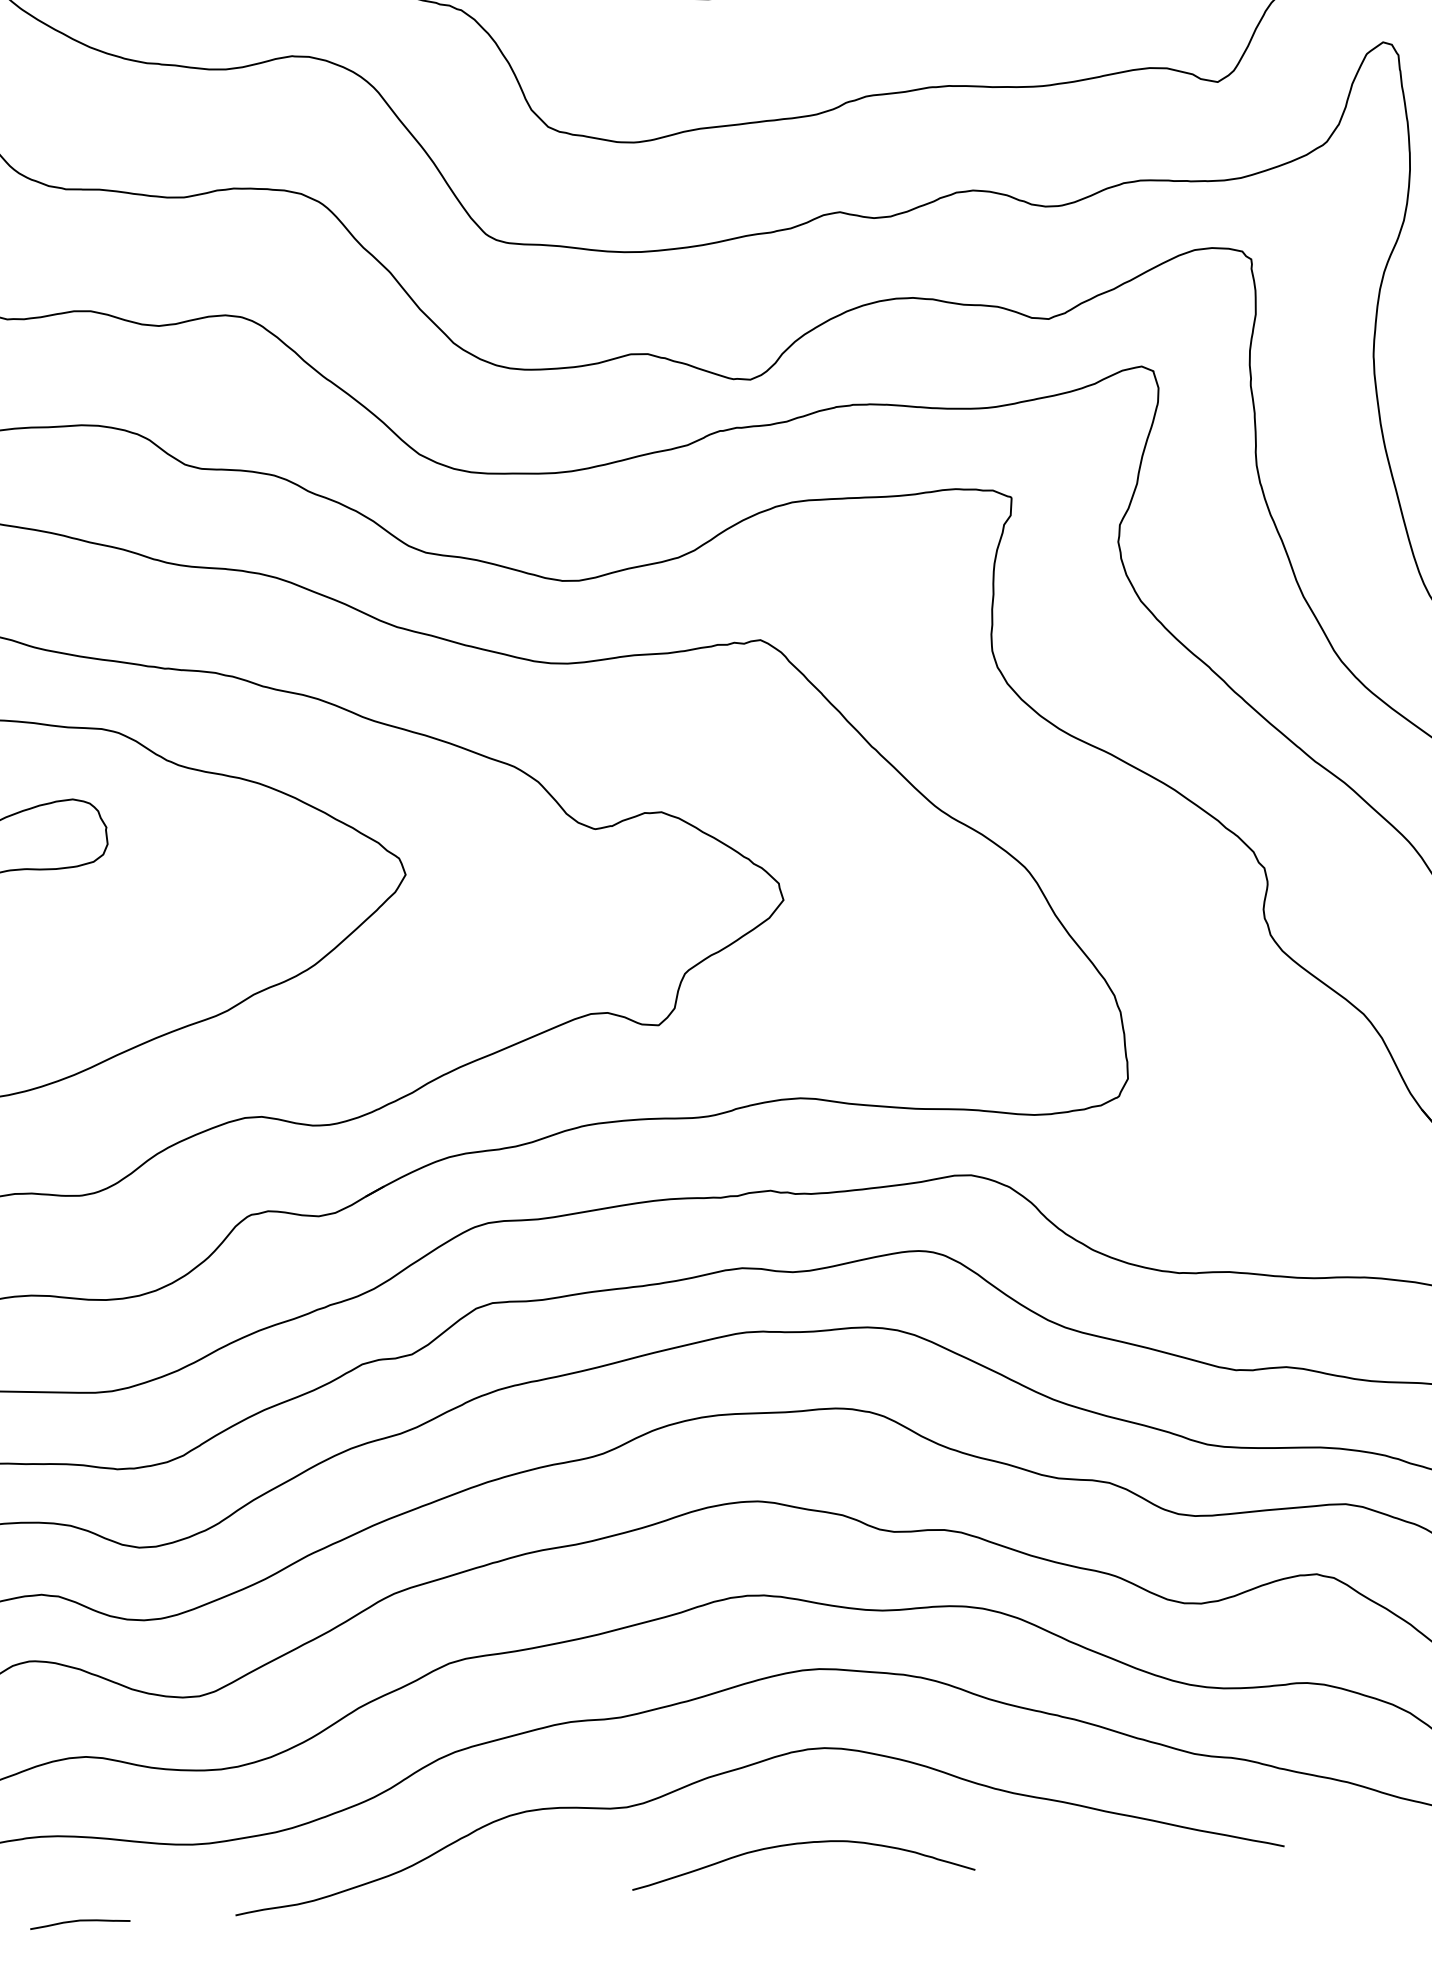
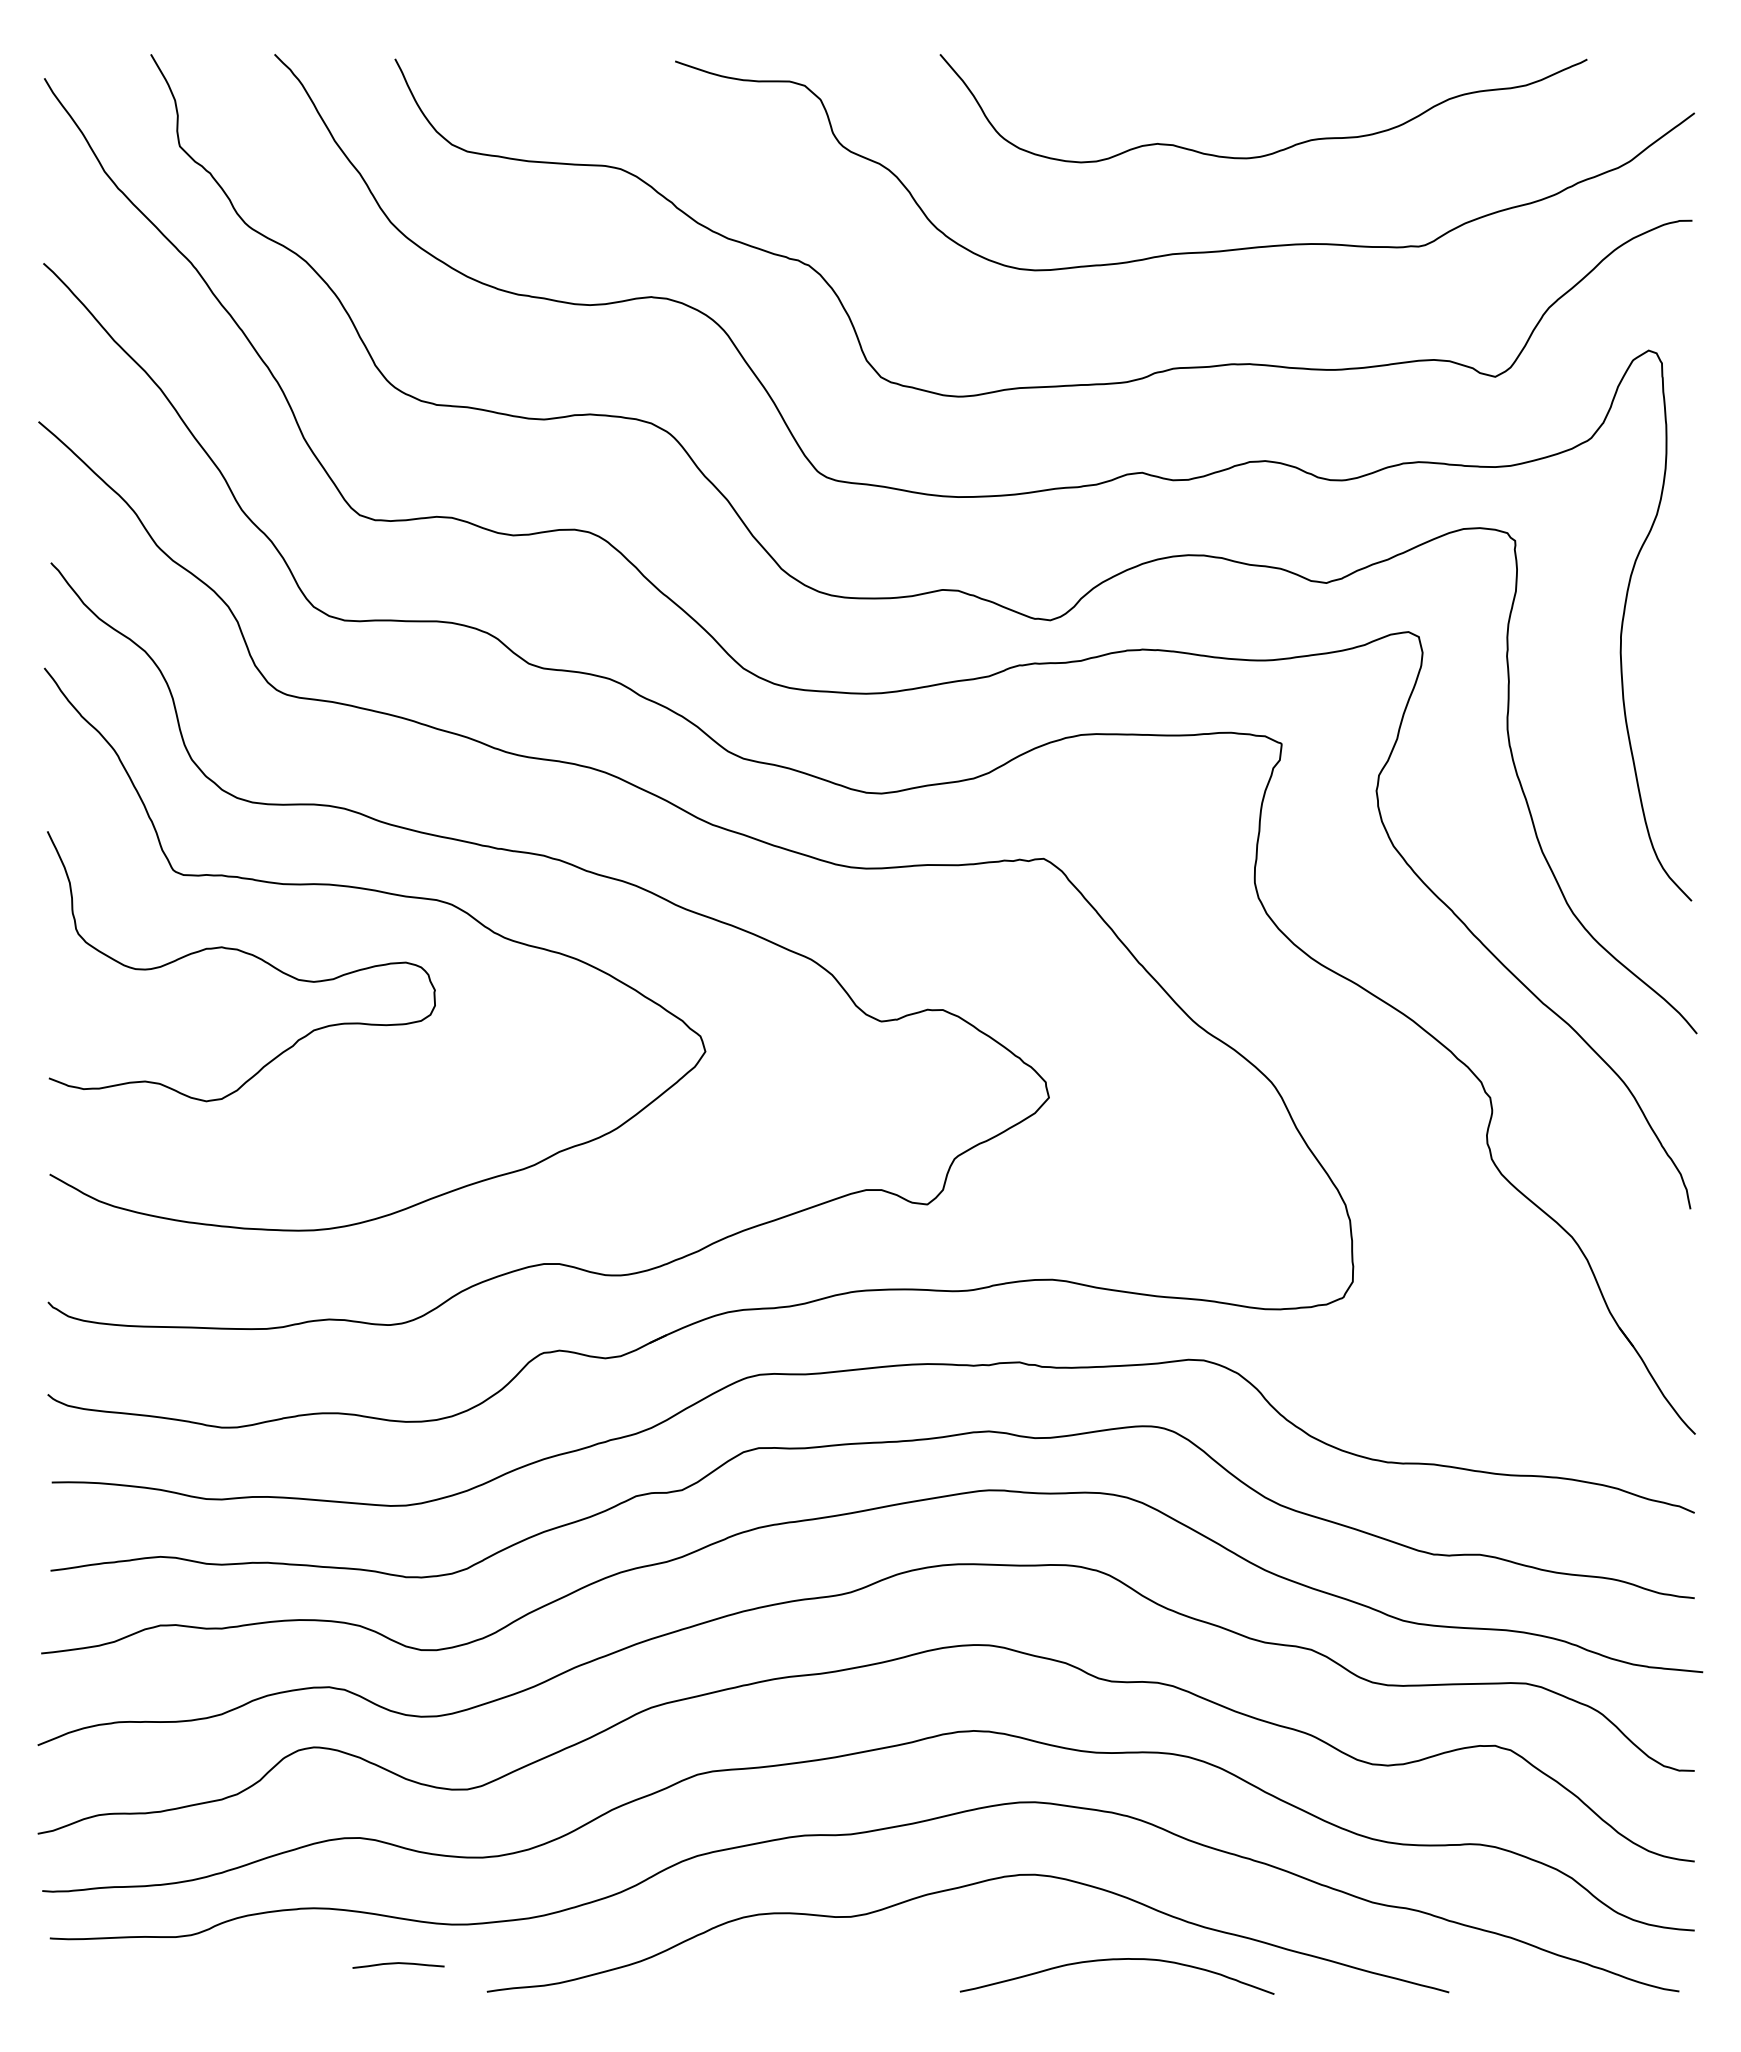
curve: (800, 1844) -> (1116, 1960), moved
curve: (80, 1920) -> (398, 1963), moved

